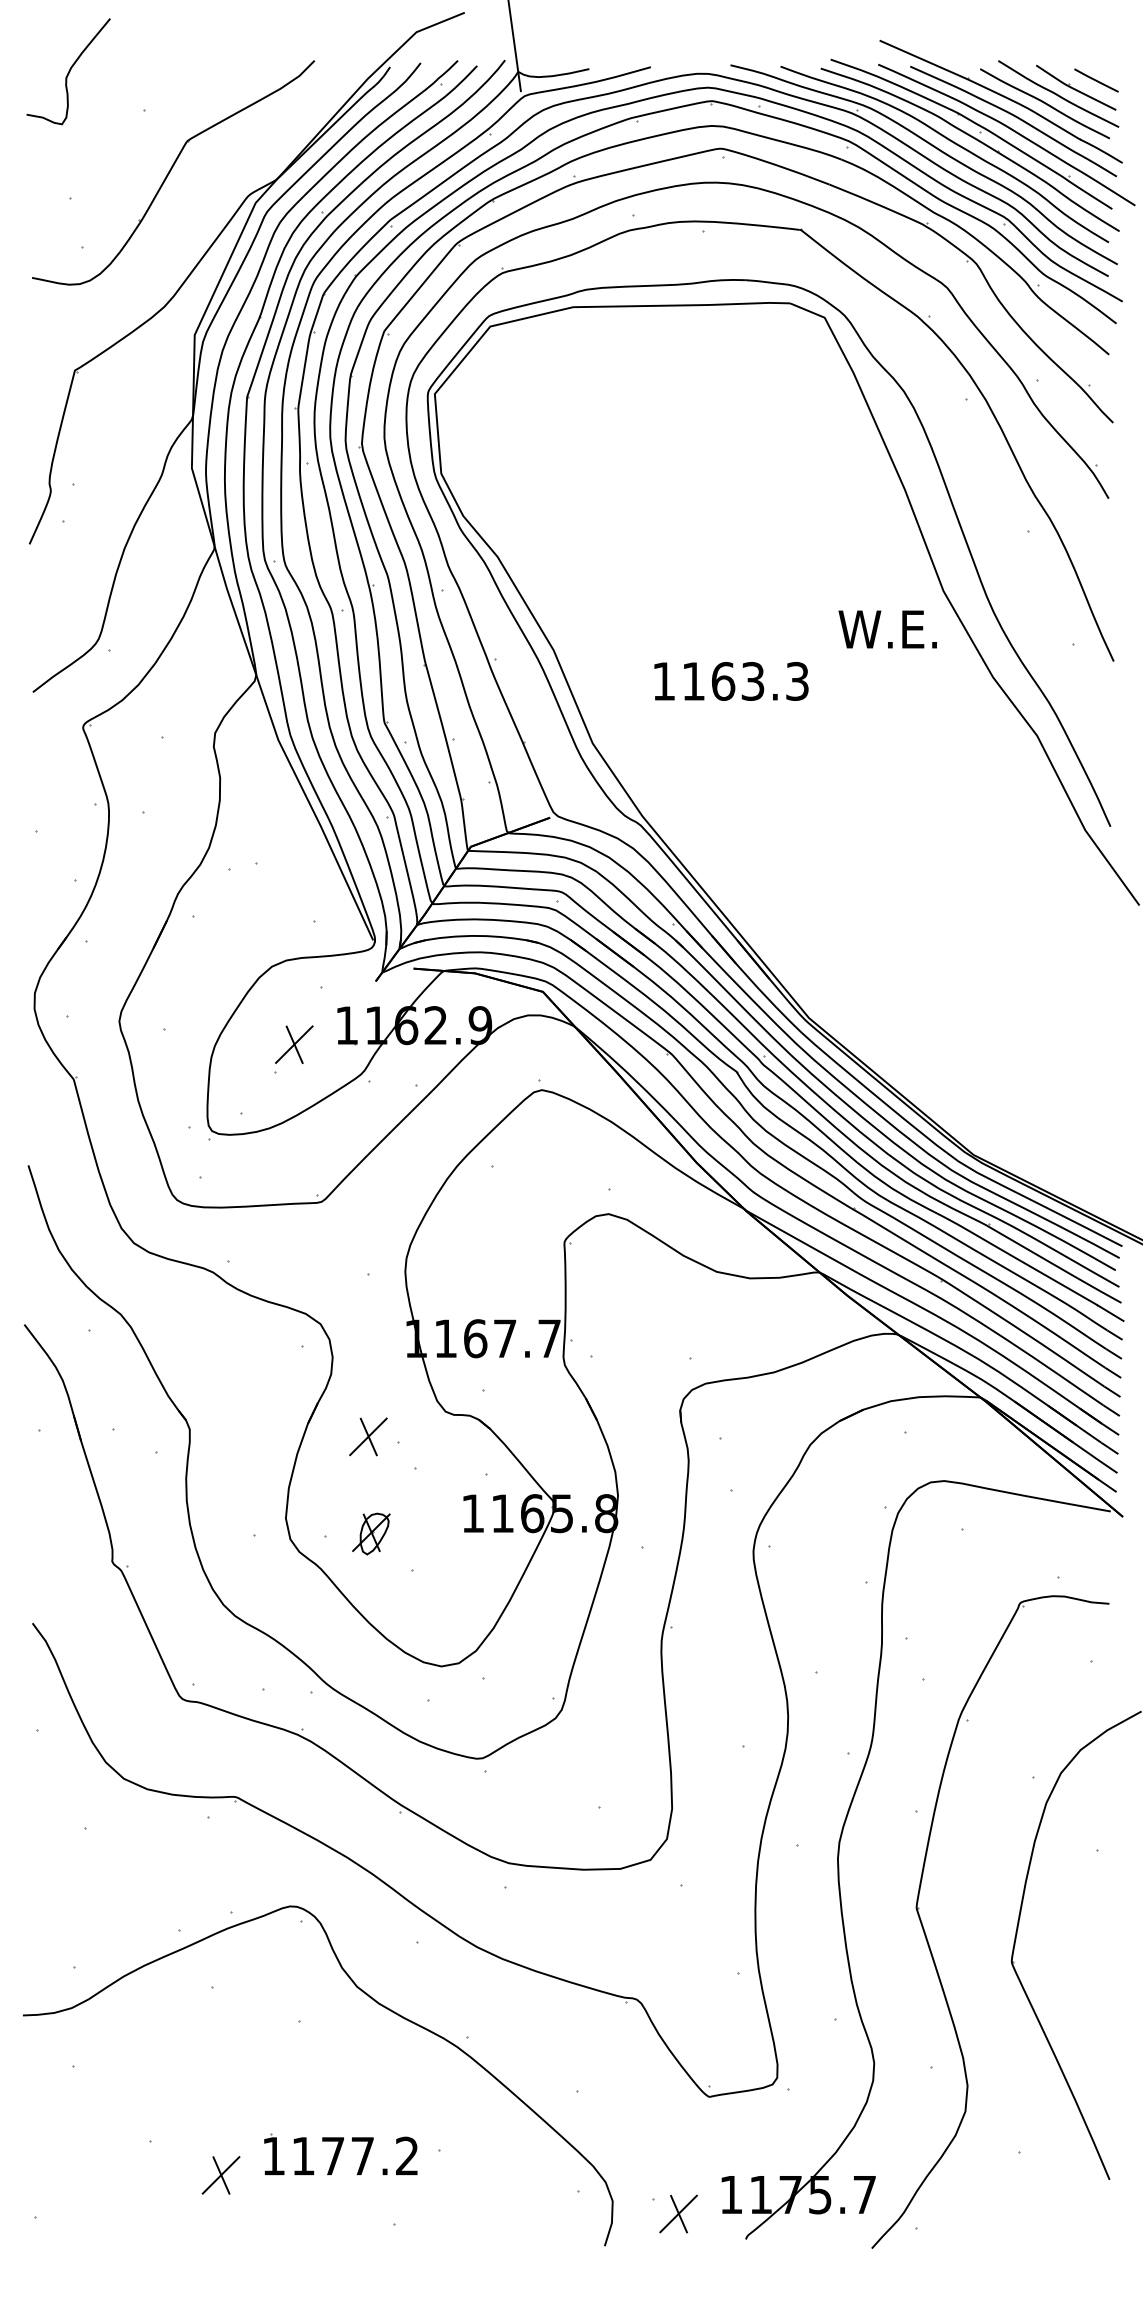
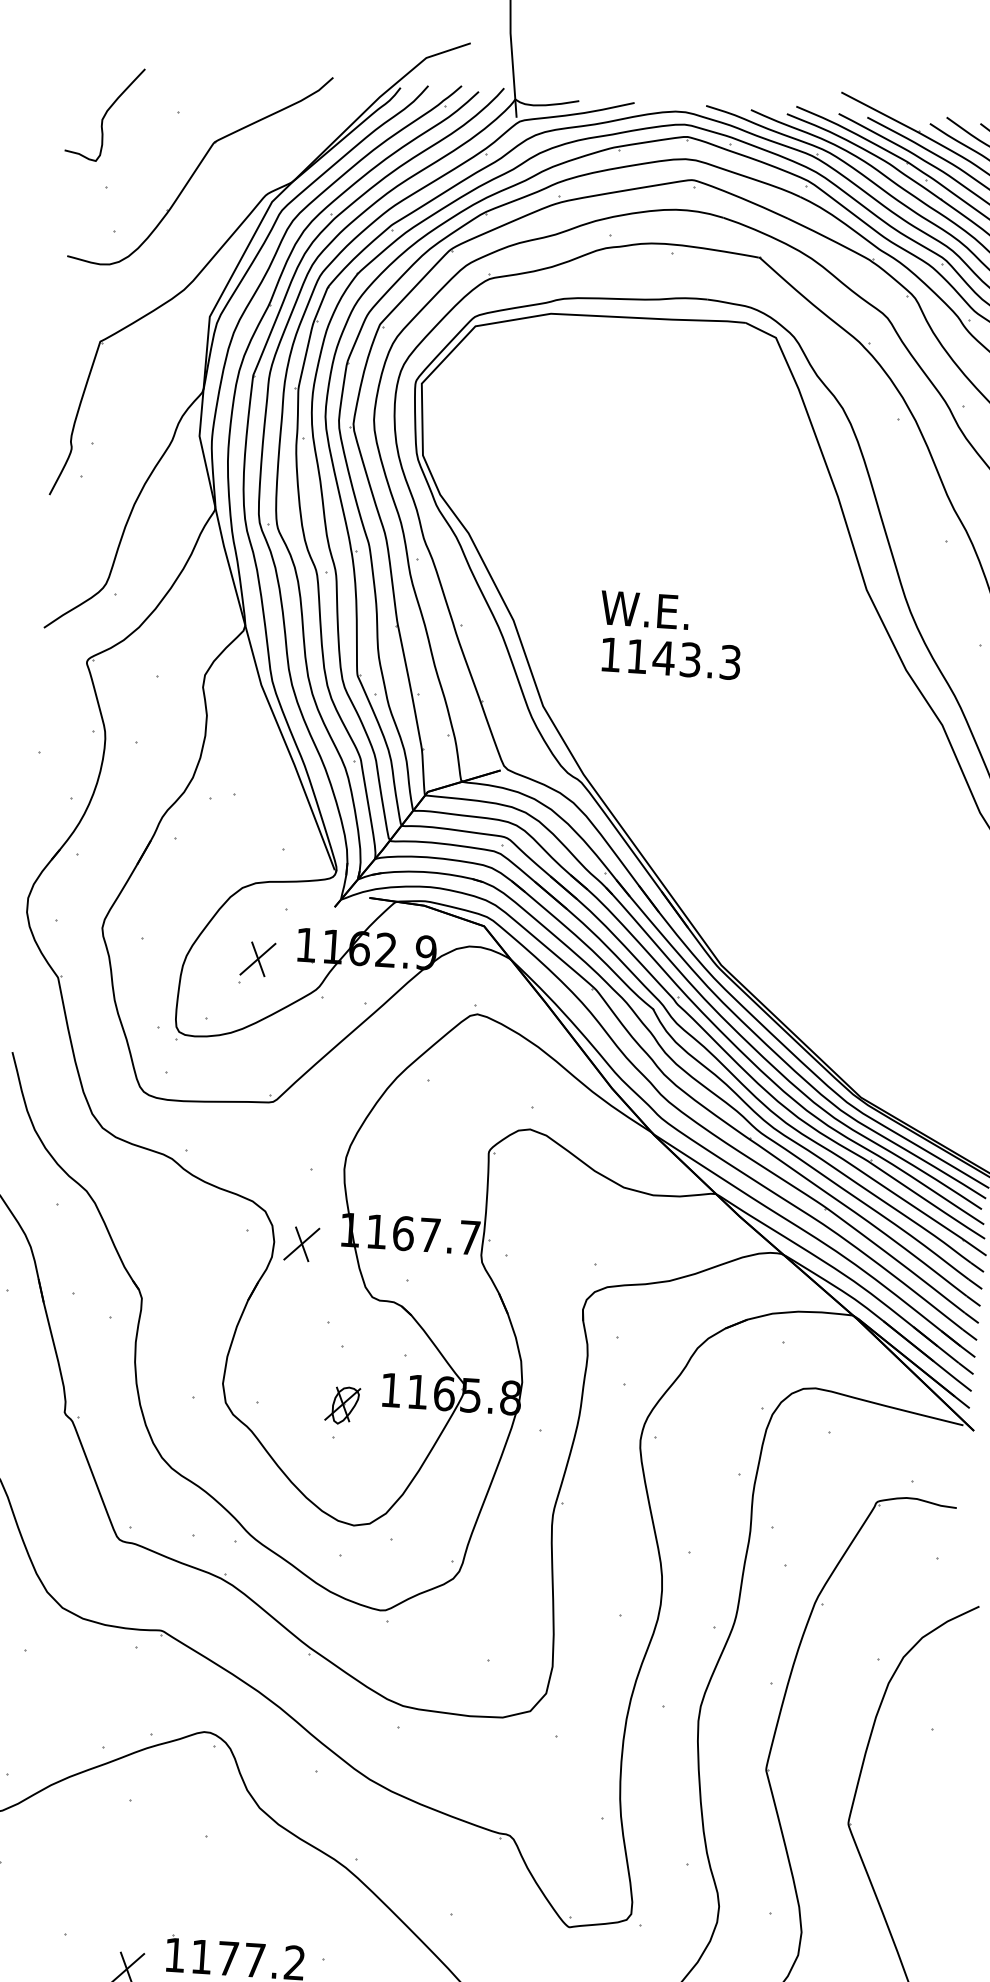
curve: (68, 71) -> (104, 114), moved
text: (887, 629) -> (644, 610), moved
text: (723, 681) -> (664, 658), 1163.3 -> 1143.3
part: (368, 1436) -> (301, 1243), moved
part: (371, 1533) -> (342, 1405), moved

